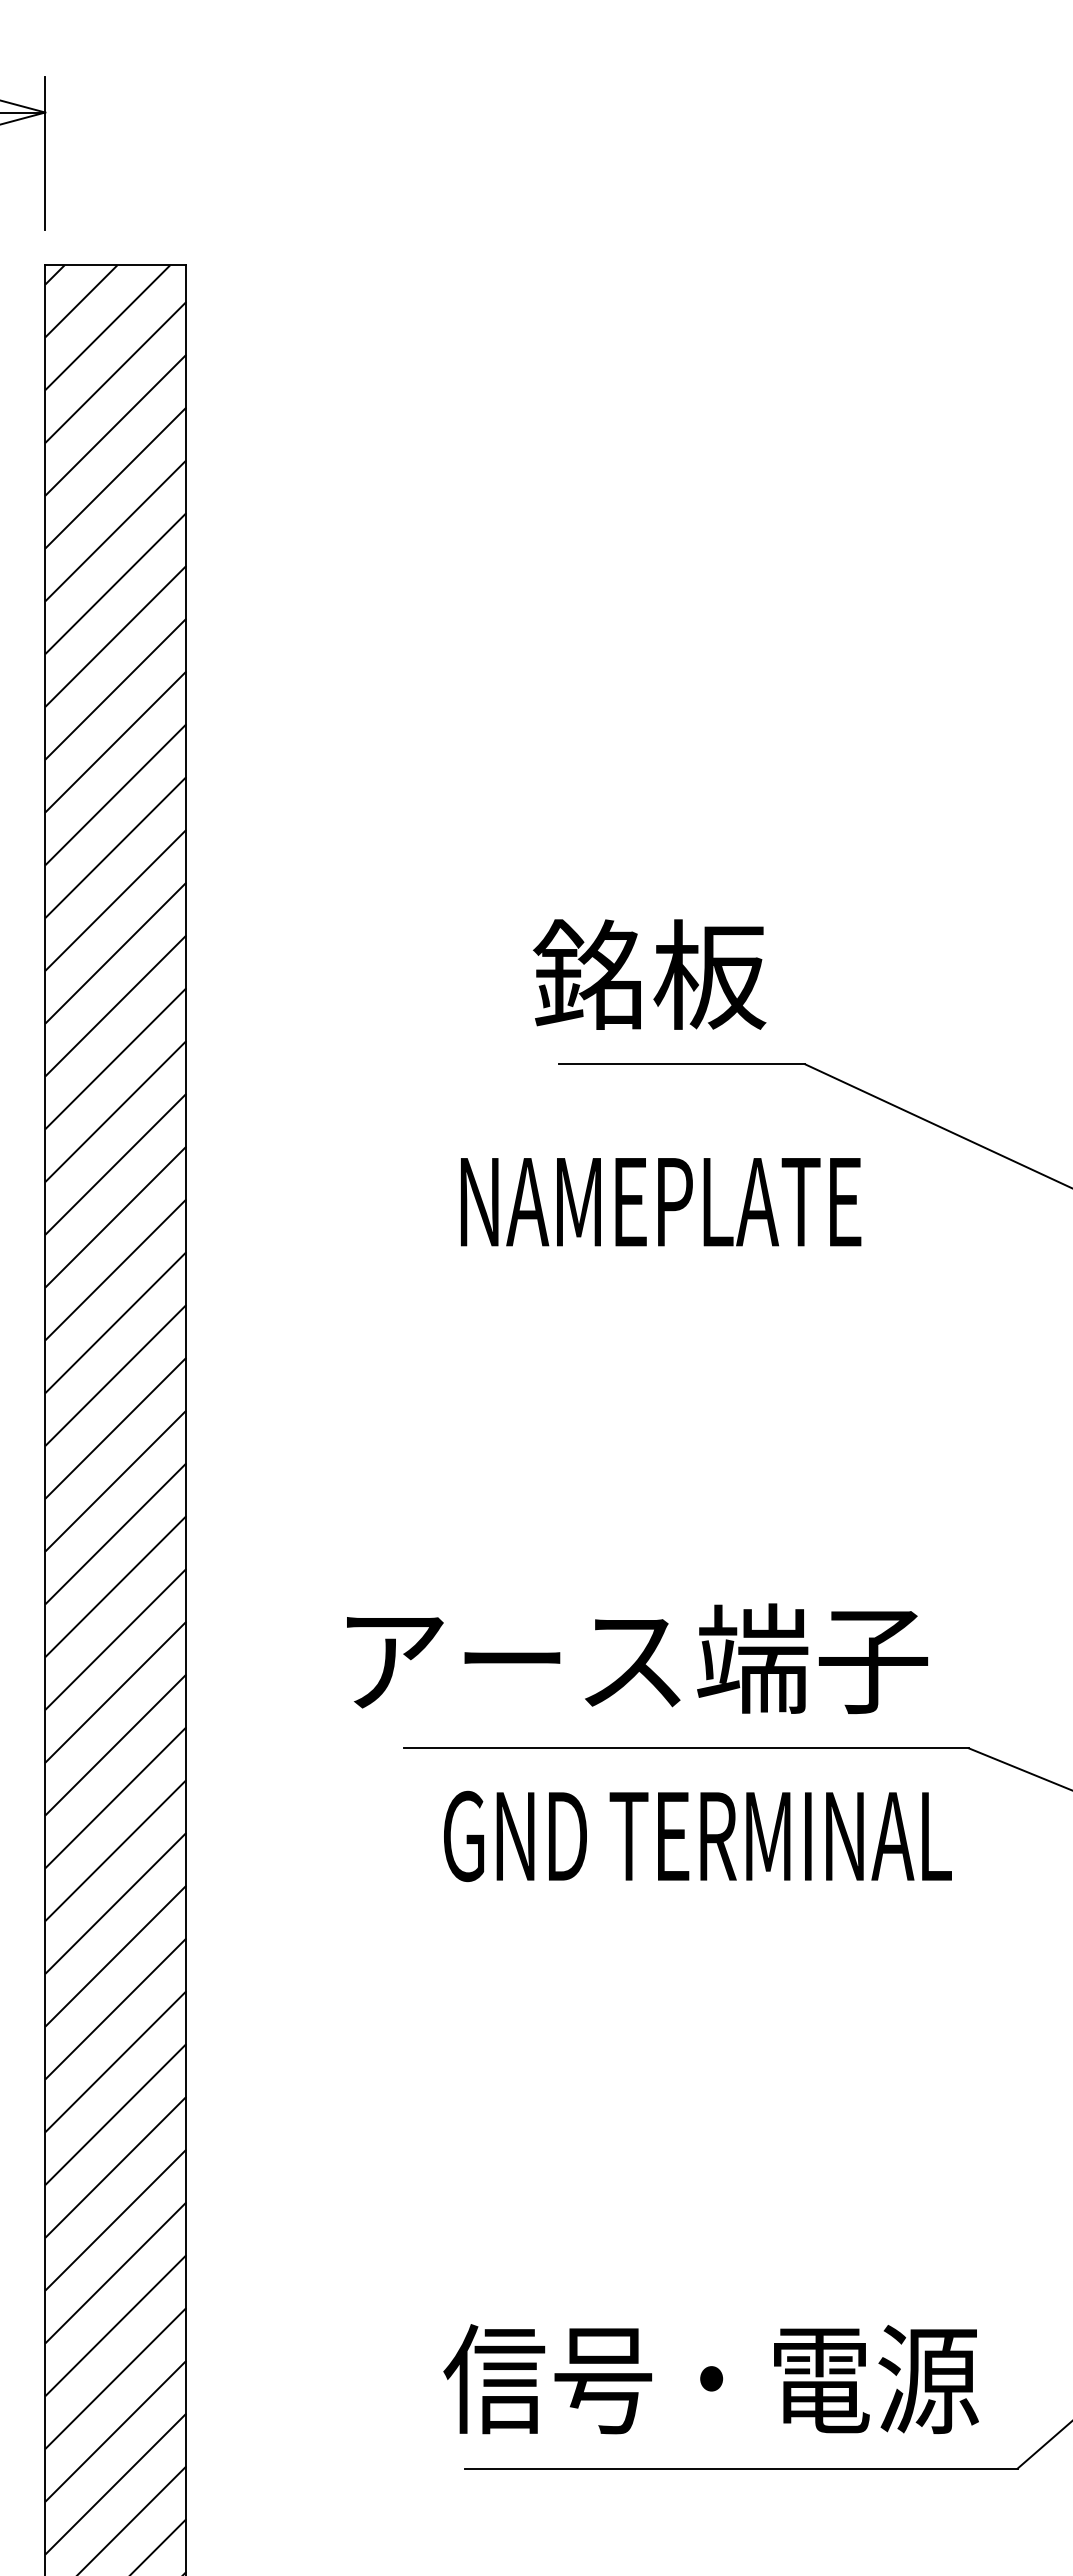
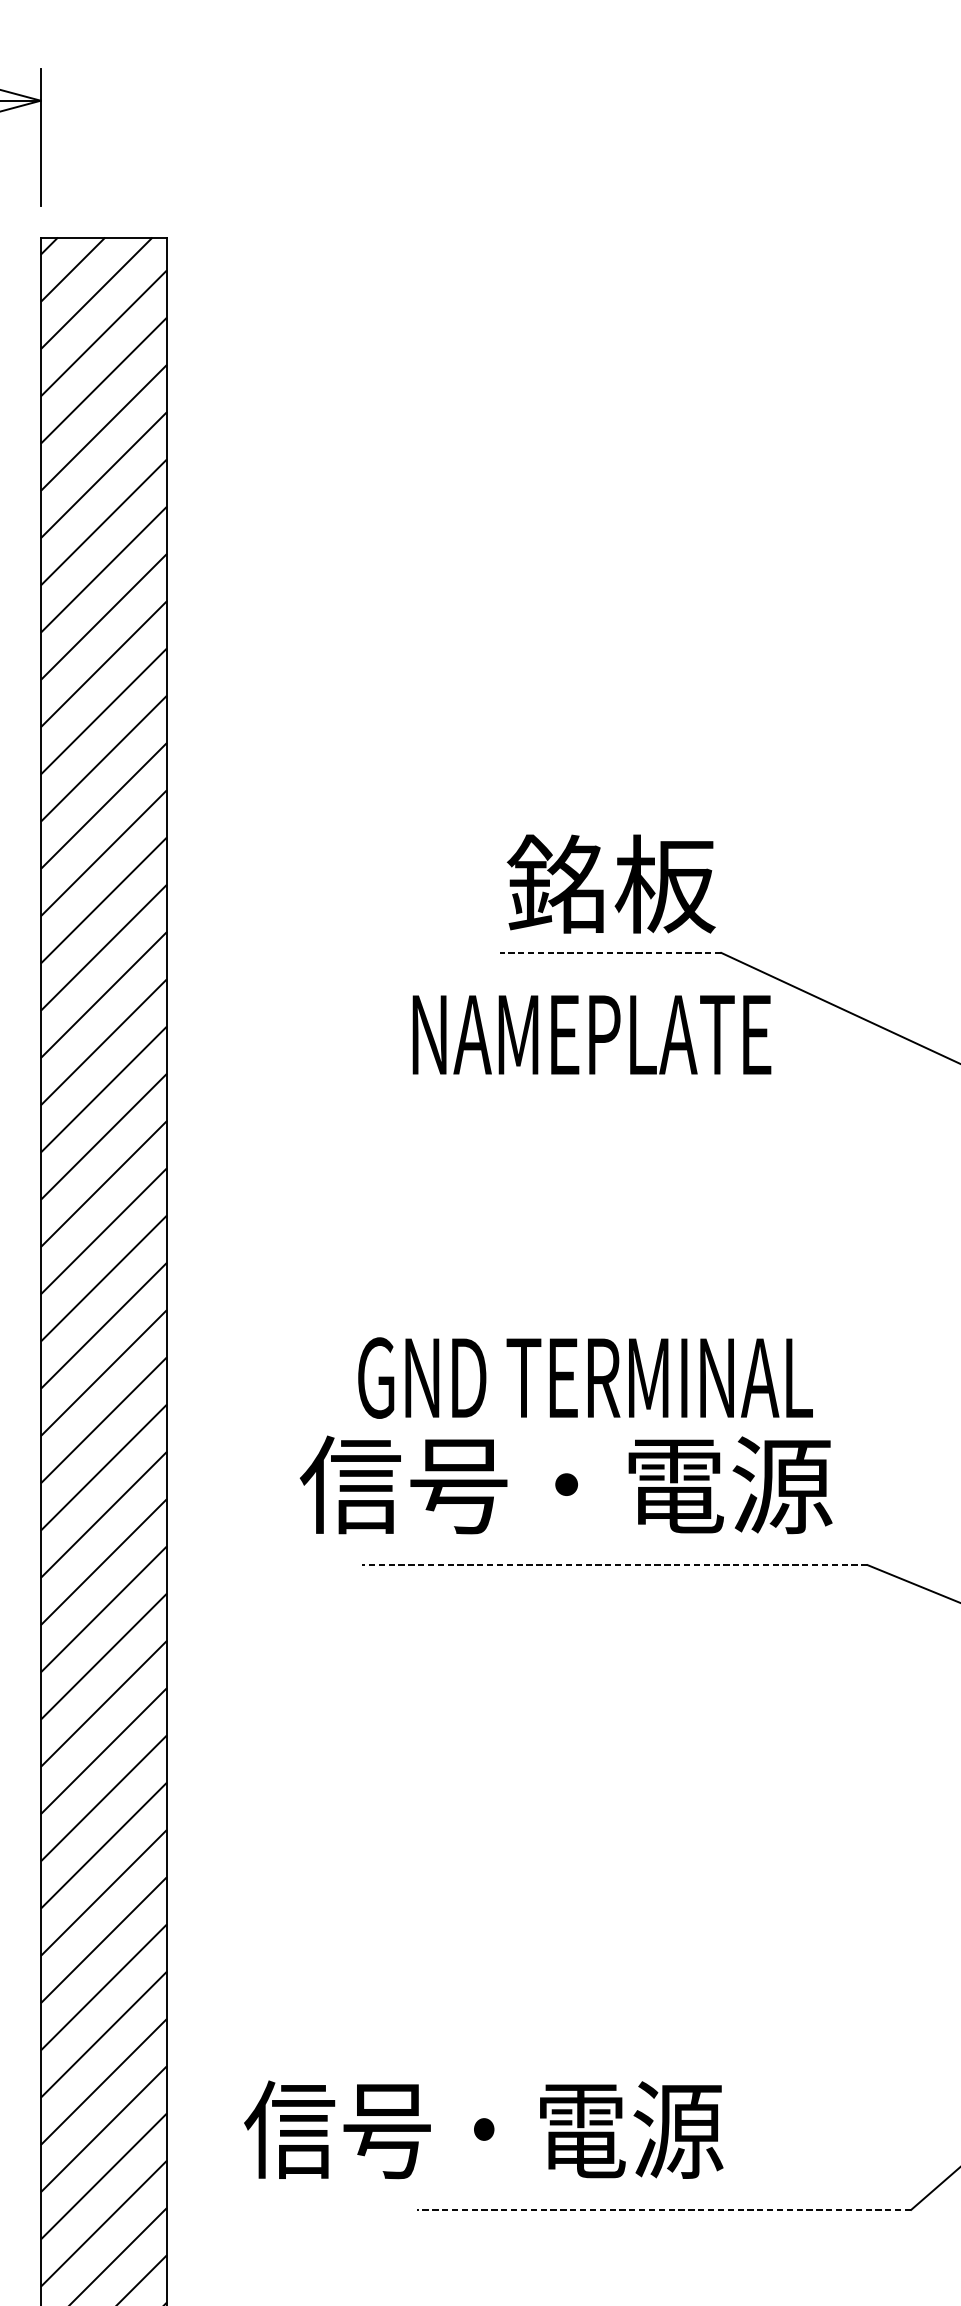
text: (649, 974) -> (611, 883), moved
line: (681, 1064) -> (610, 952), solid -> dashed
text: (661, 1202) -> (592, 1035), moved
text: (631, 1658) -> (565, 1484), アース端子 -> 信号・電源
line: (686, 1748) -> (614, 1565), solid -> dashed
text: (697, 1836) -> (585, 1378), moved
text: (710, 2379) -> (483, 2130), moved
line: (740, 2468) -> (663, 2209), solid -> dashed

